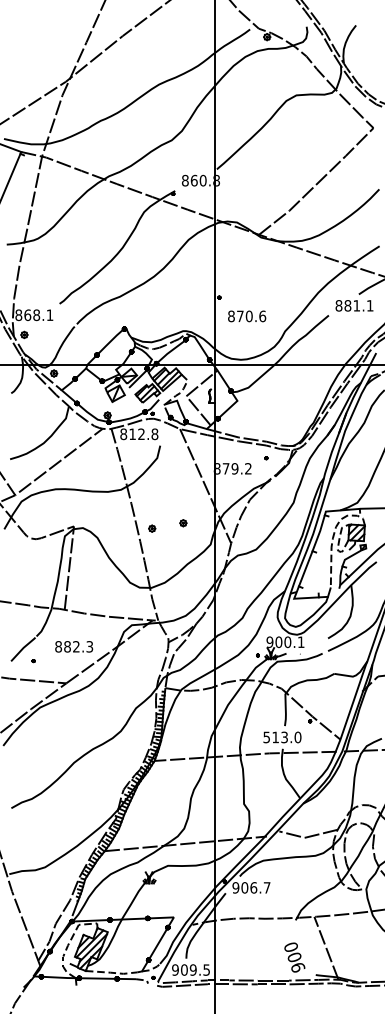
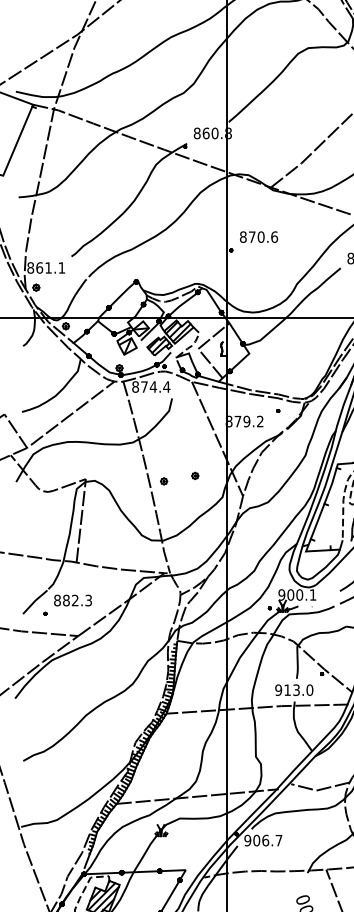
text: (36, 315) -> (48, 268), 868.1 -> 861.1
text: (247, 316) -> (259, 237), moved
text: (143, 434) -> (155, 387), 812.8 -> 874.4
text: (74, 646) -> (73, 600), moved
text: (266, 736) -> (278, 689), 513.0 -> 913.0

